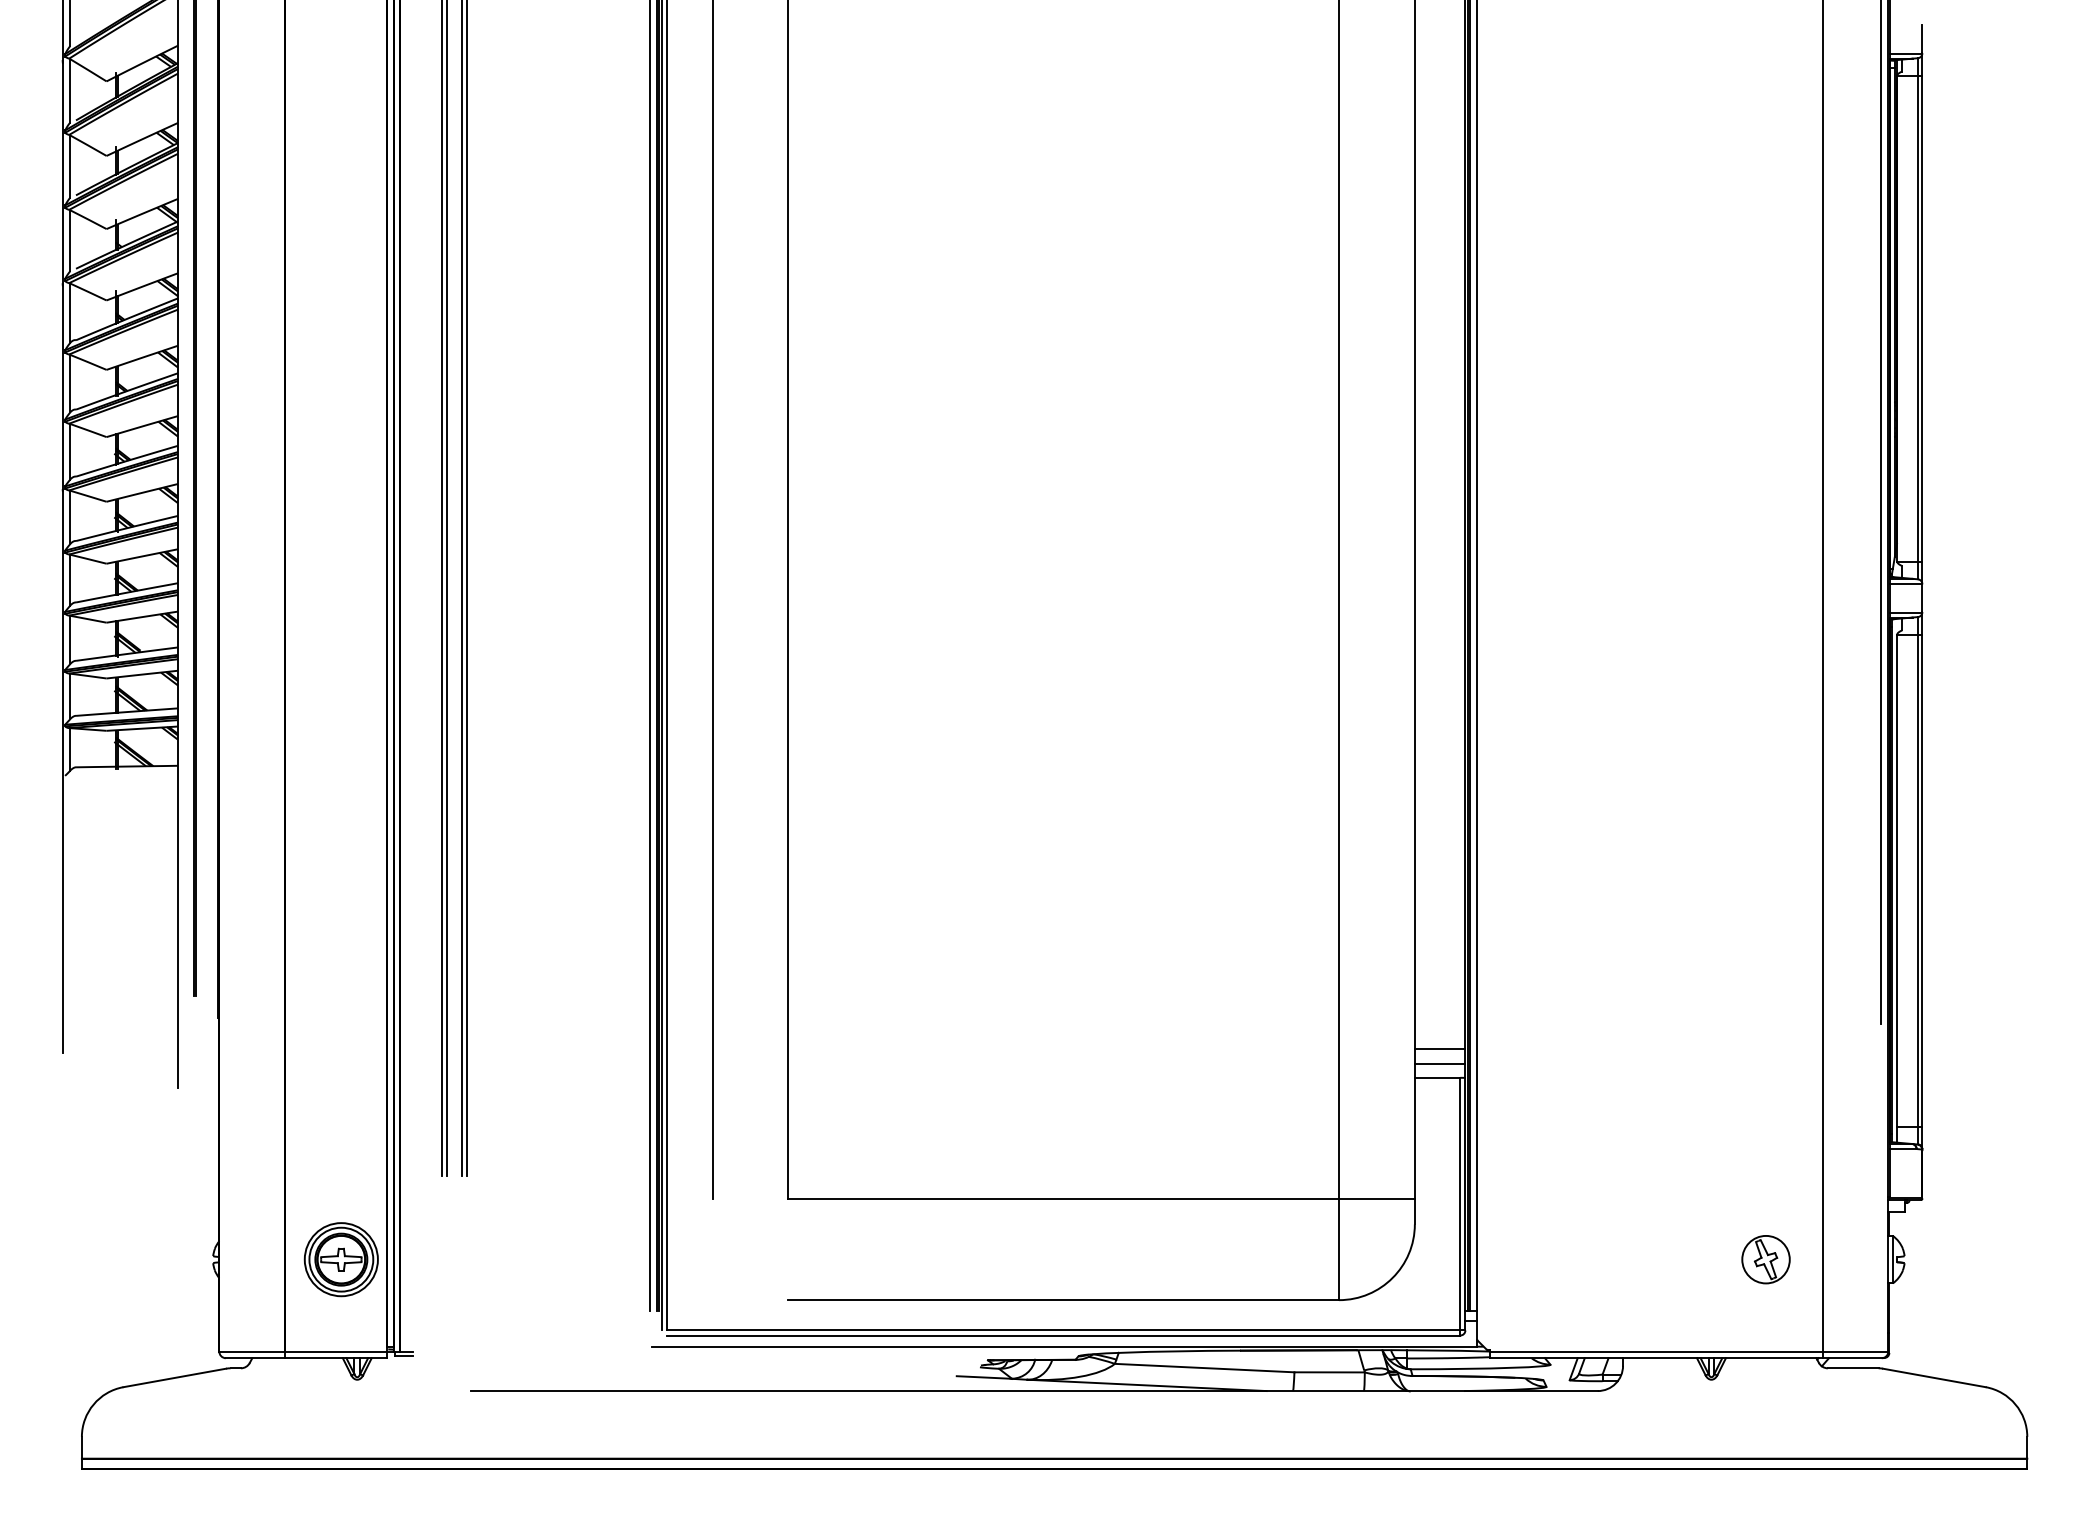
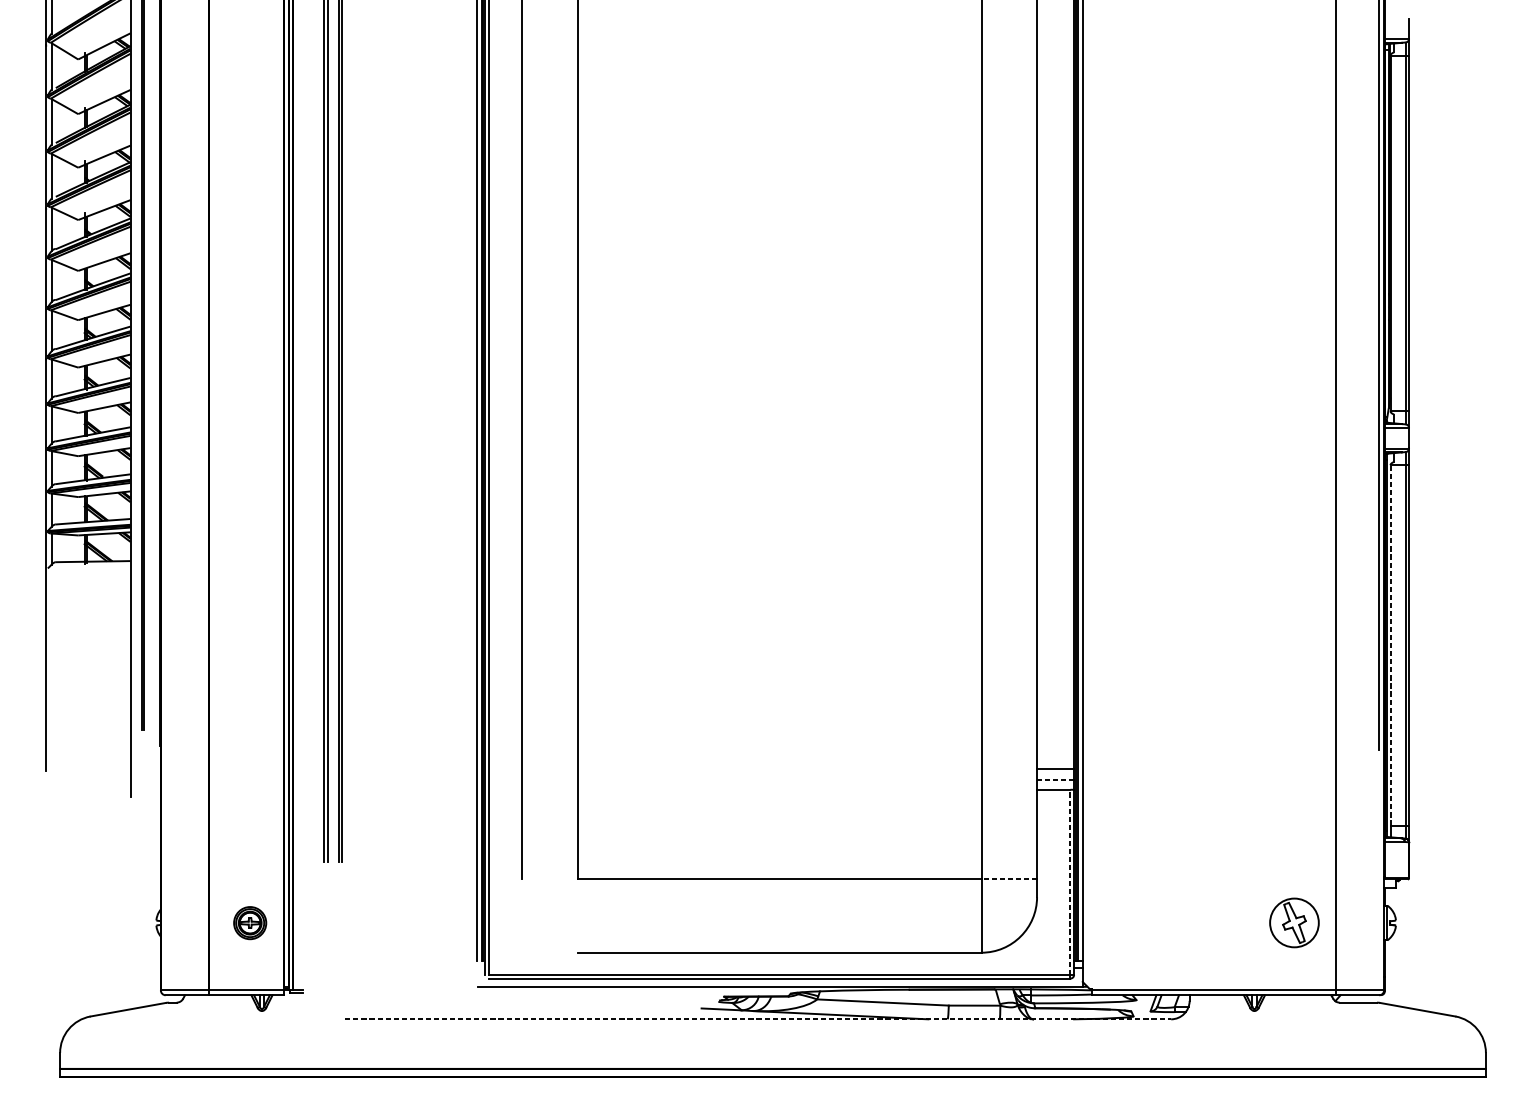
line: (1897, 880) -> (1390, 645), solid -> dashed
line: (1439, 1064) -> (1055, 780), solid -> dashed
line: (1376, 1199) -> (1008, 878), solid -> dashed
line: (1460, 1203) -> (1070, 881), solid -> dashed
part: (340, 1259) -> (249, 922), size x0.6
part: (1765, 1259) -> (1294, 922), size x1.4
line: (1034, 1391) -> (758, 1019), solid -> dashed

